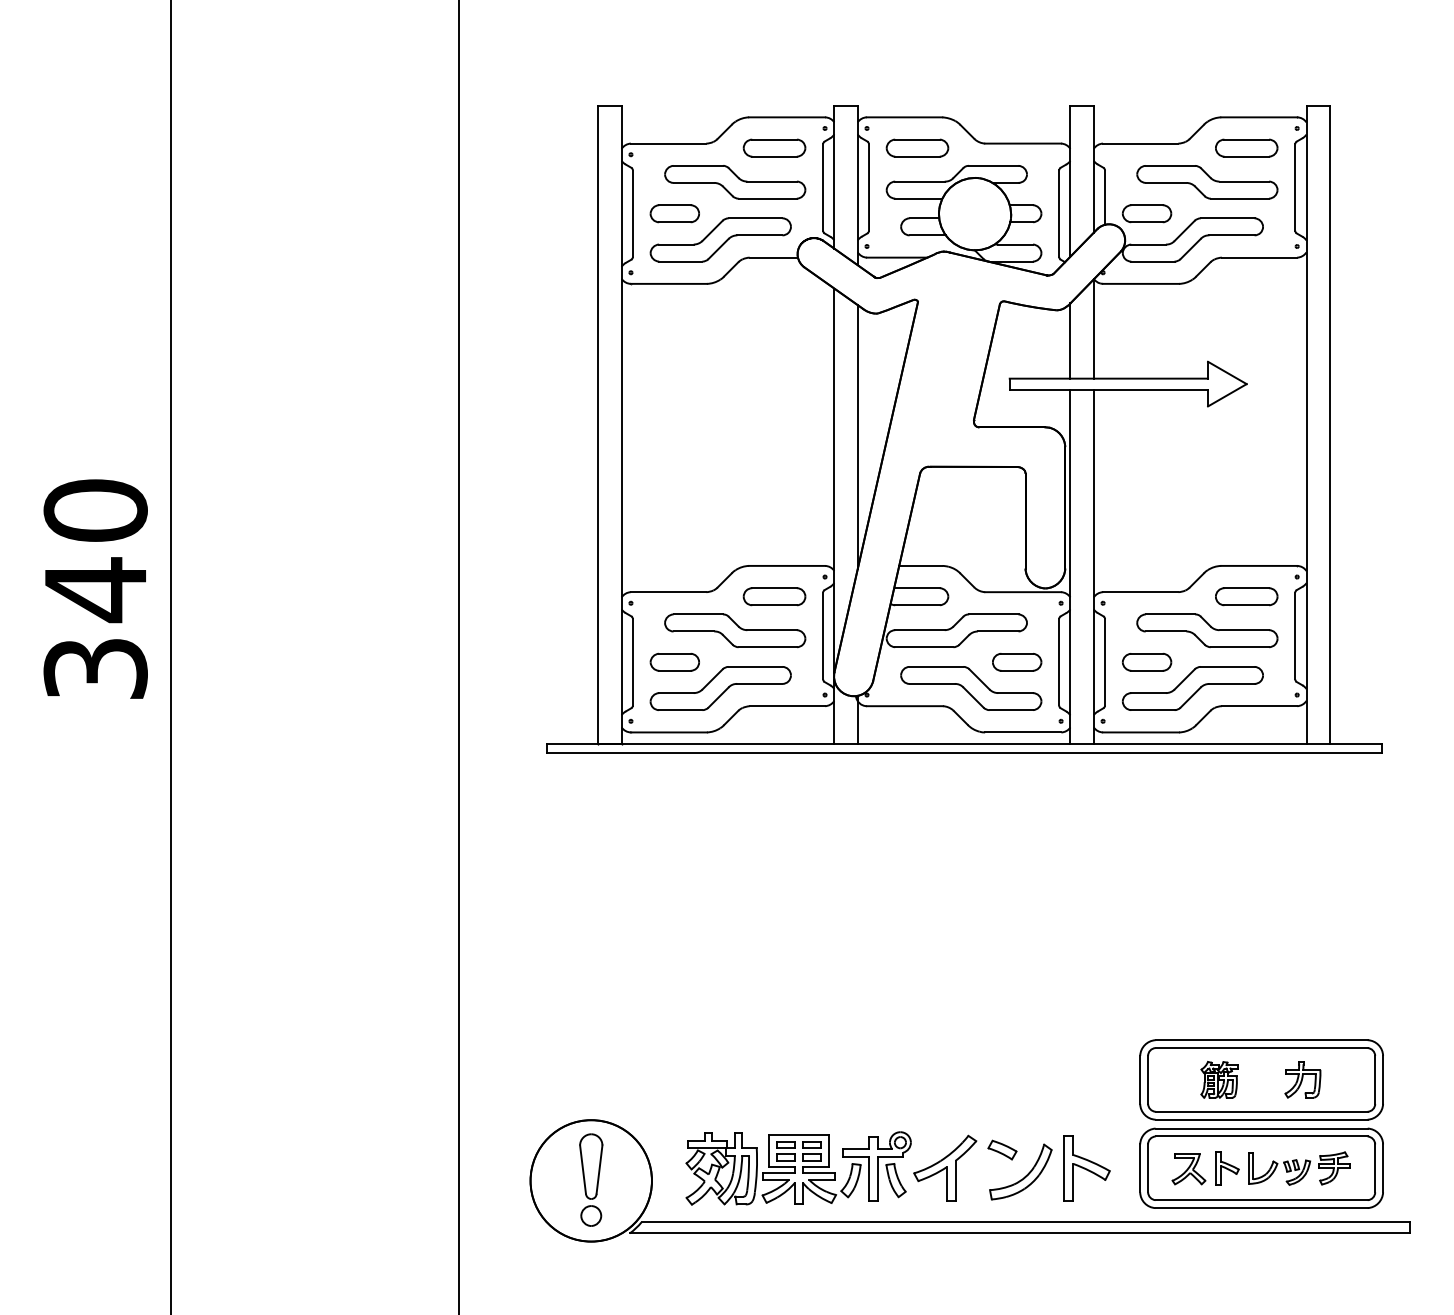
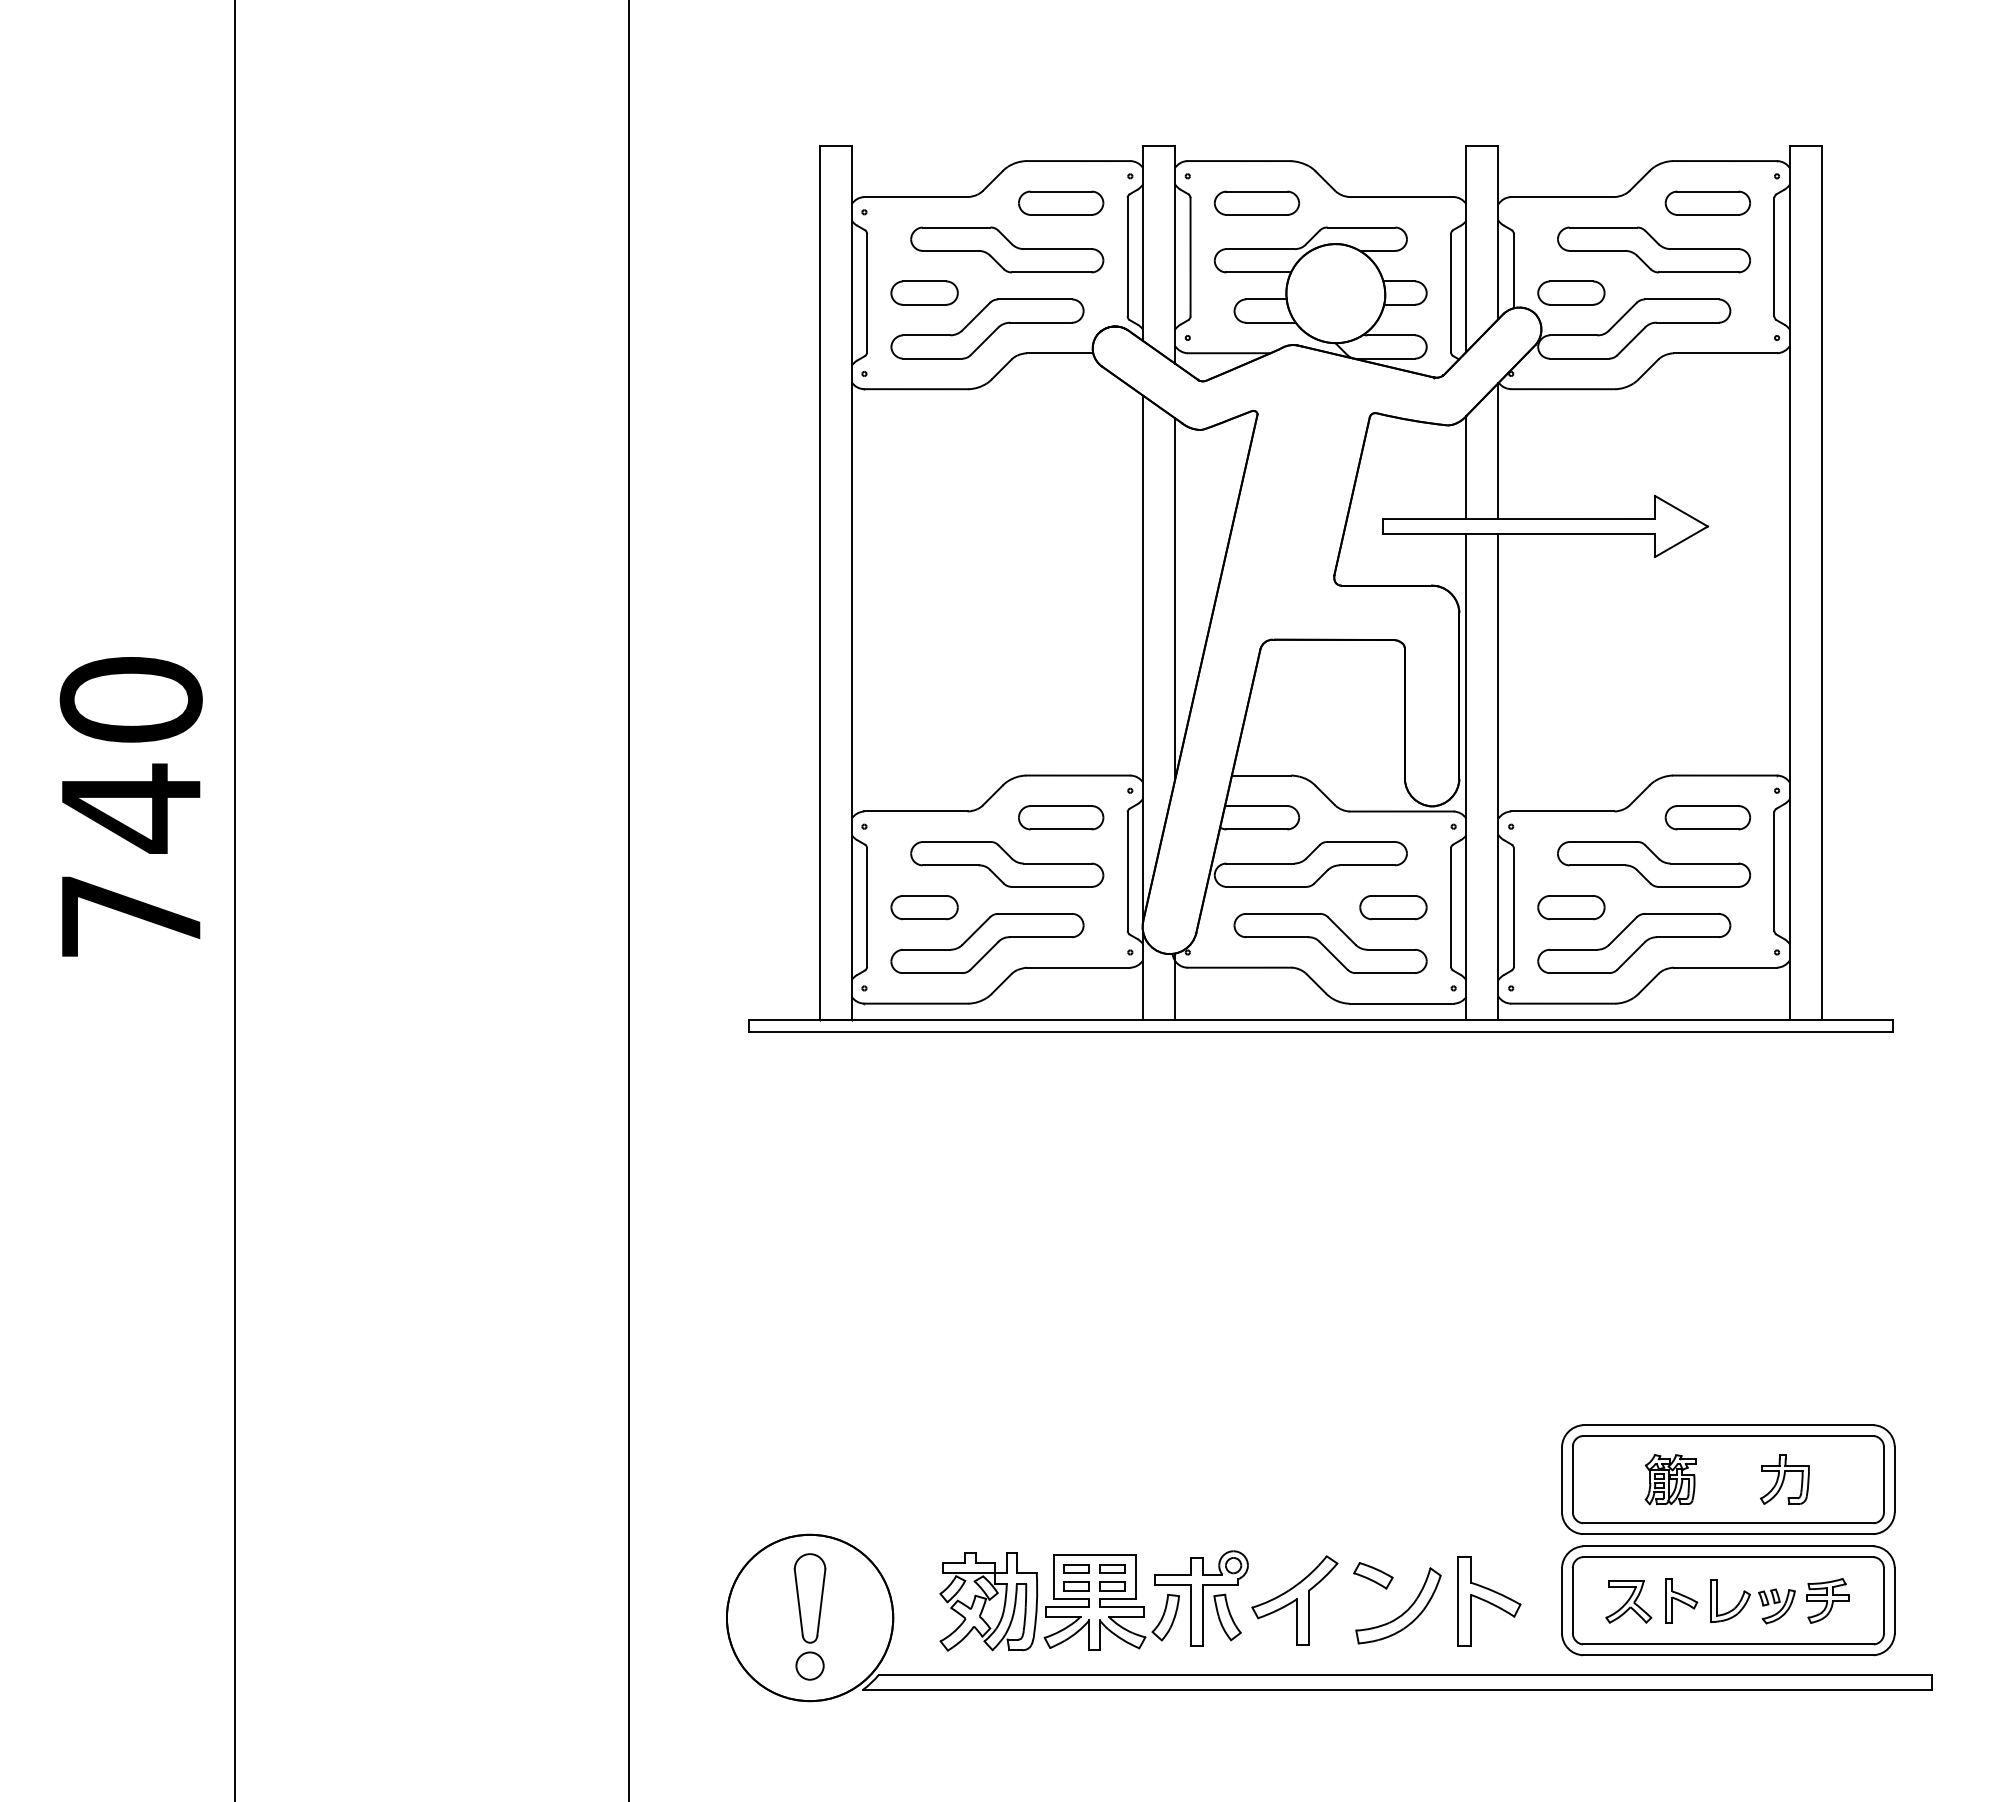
text: (95, 668) -> (130, 916), 340 -> 740

